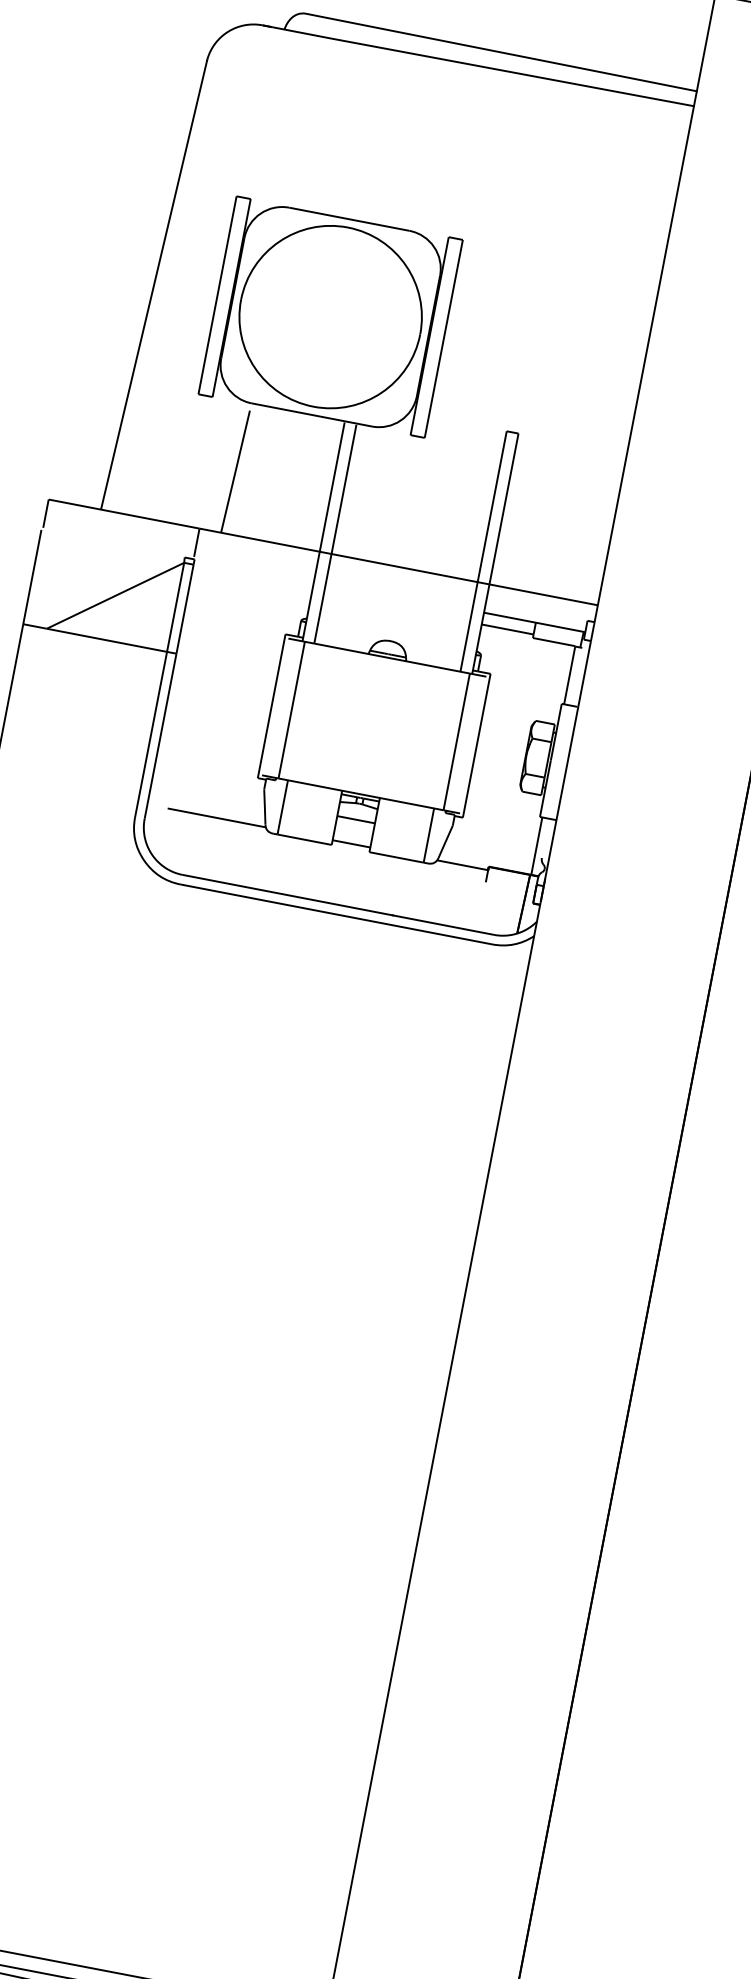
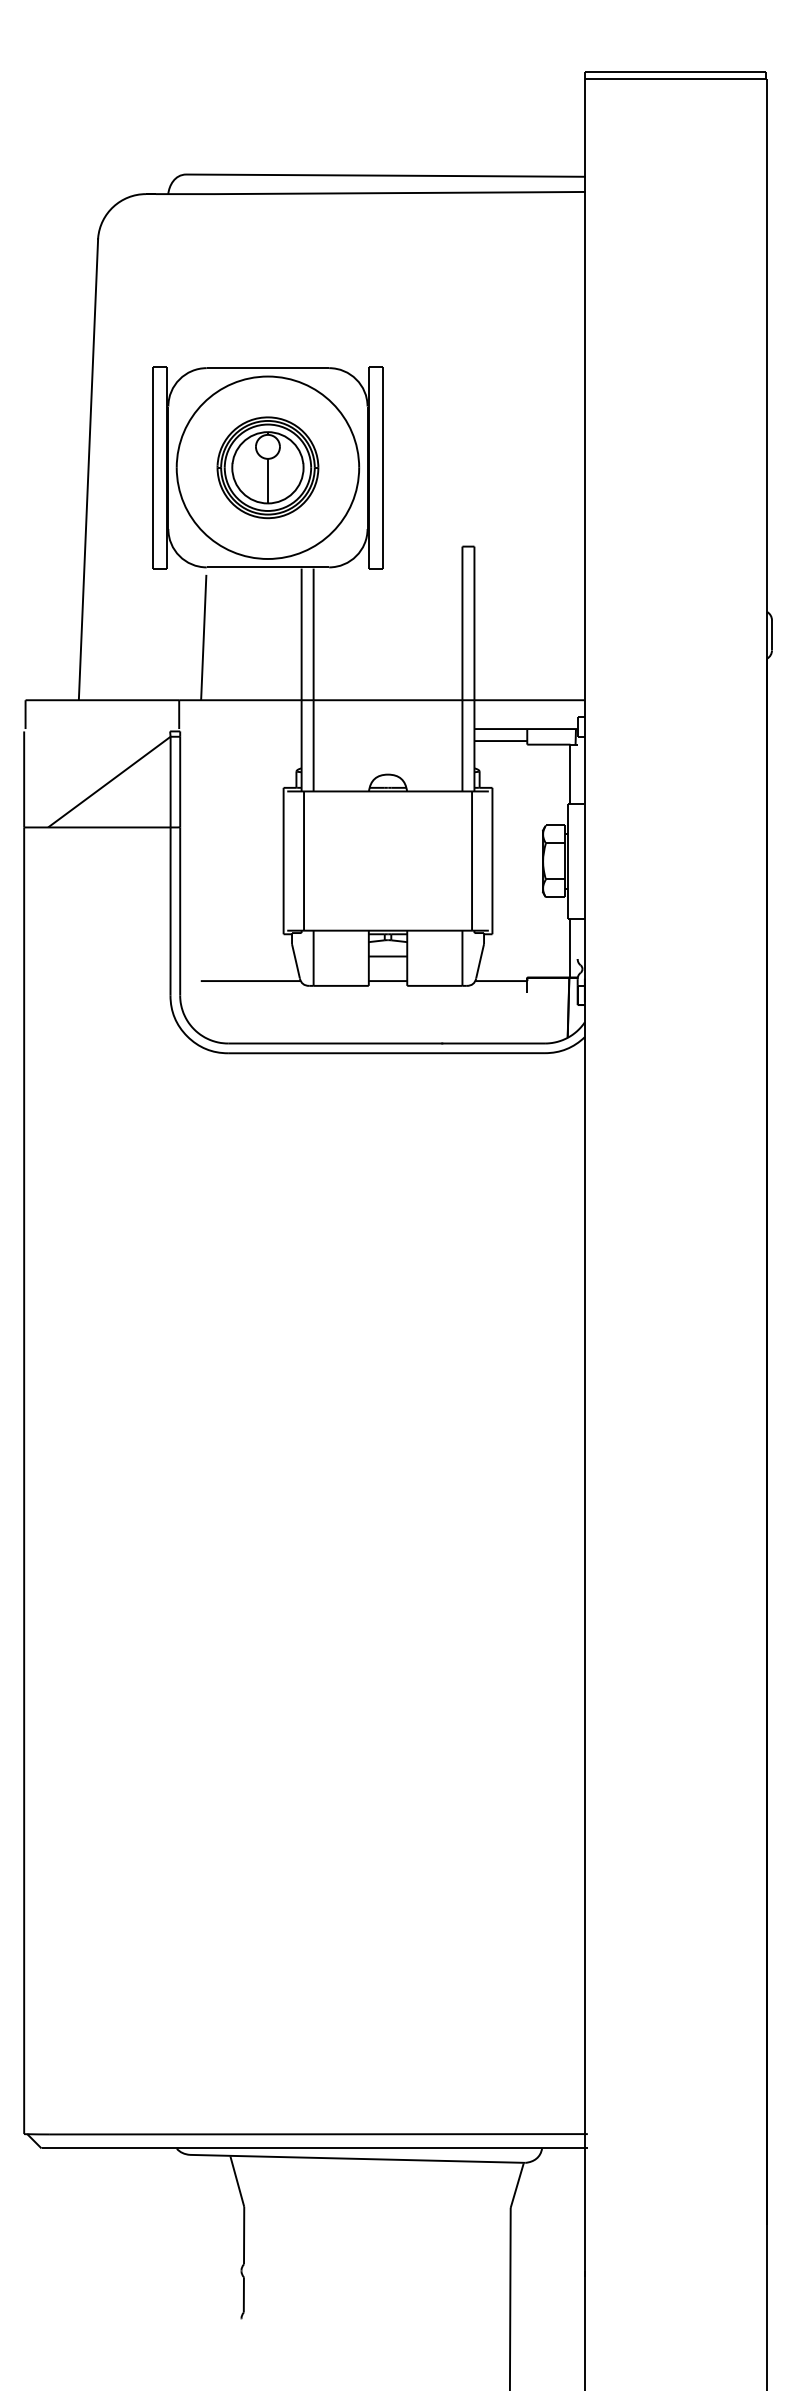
part: (330, 316) -> (267, 467), added

